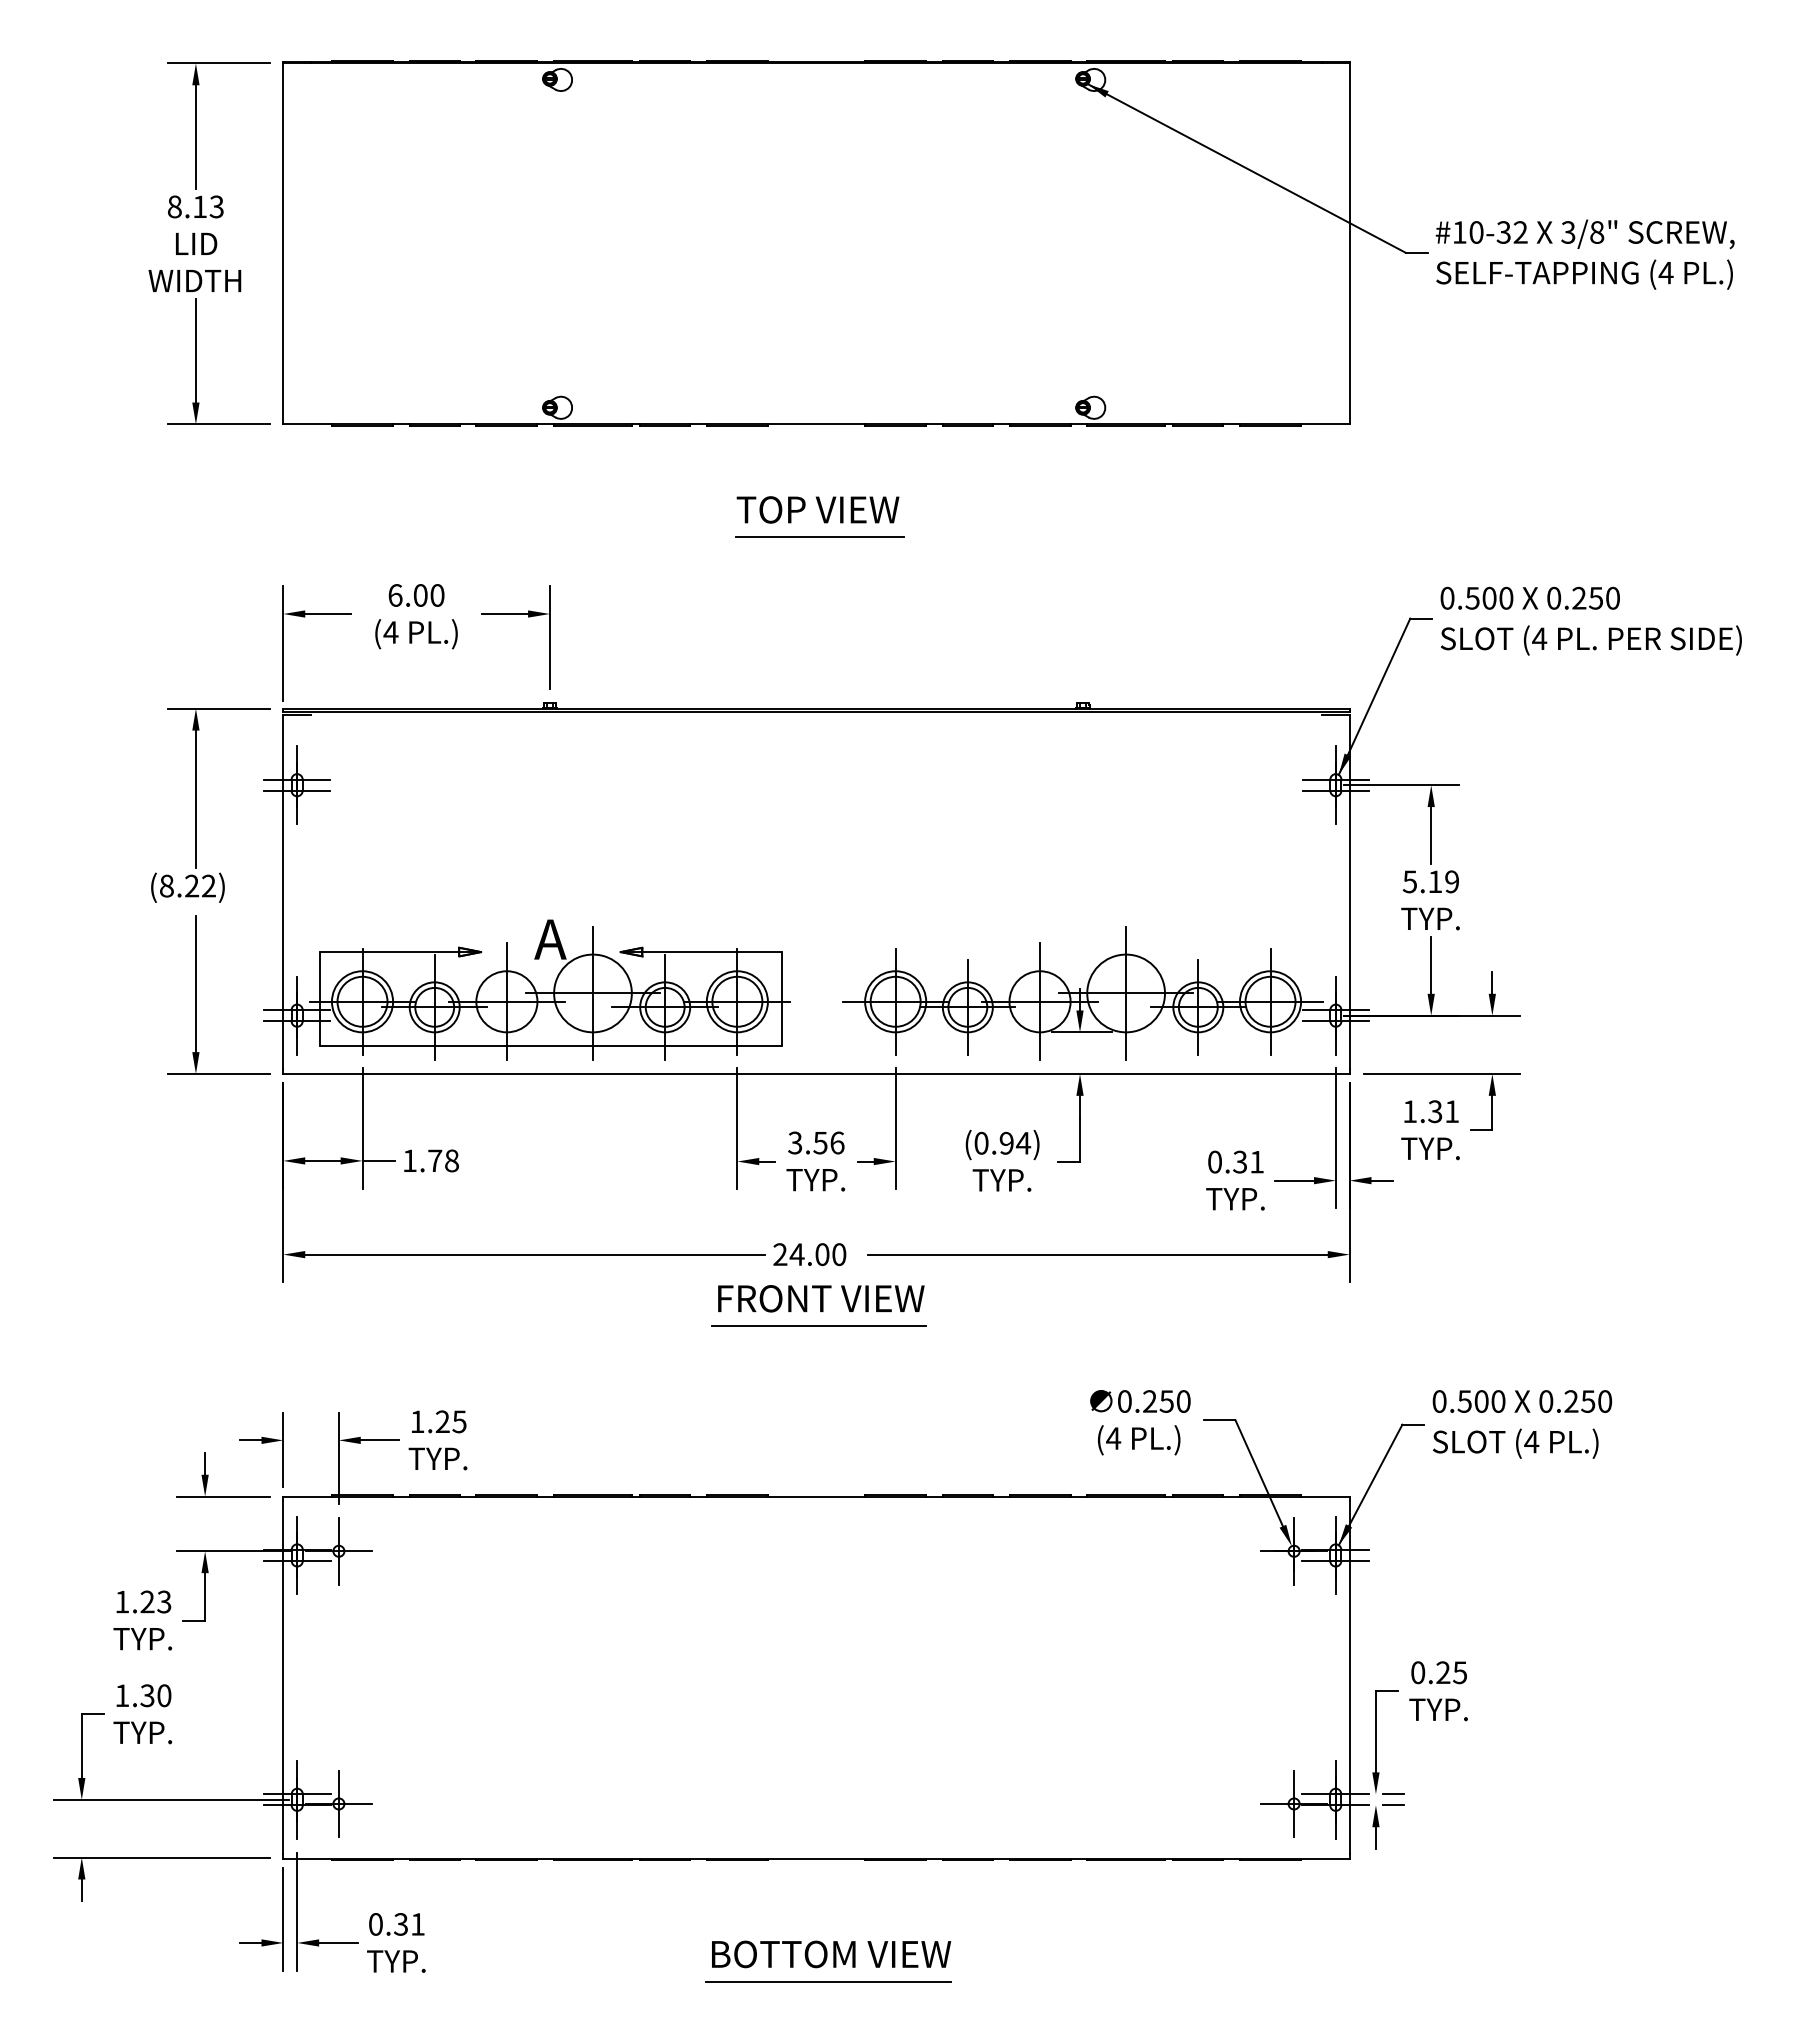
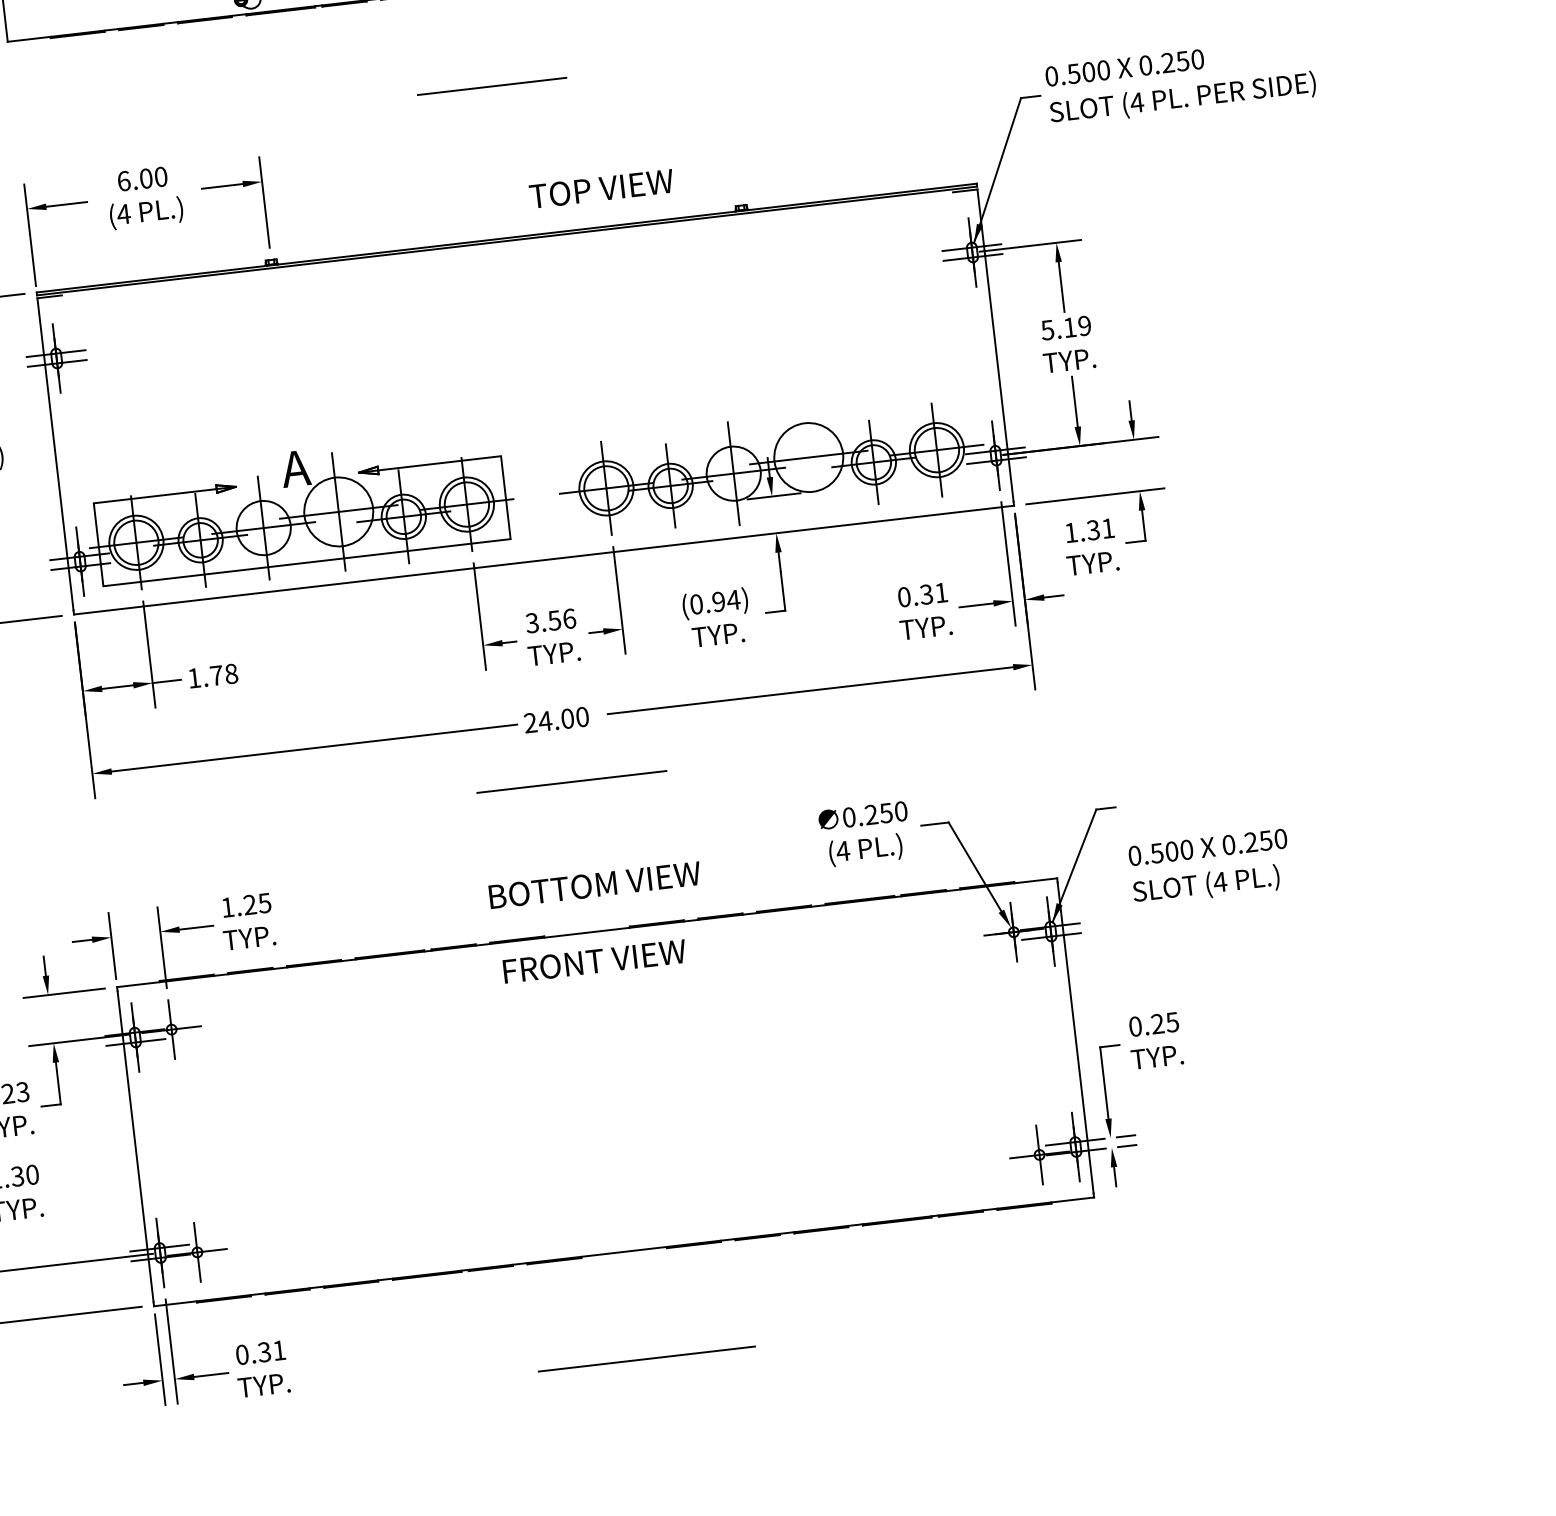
text: (817, 509) -> (601, 188), moved
line: (1126, 993) -> (809, 457), removed
text: (821, 1298) -> (594, 961), moved
text: (1522, 1424) -> (1210, 867), moved
text: (831, 1954) -> (595, 885), moved

